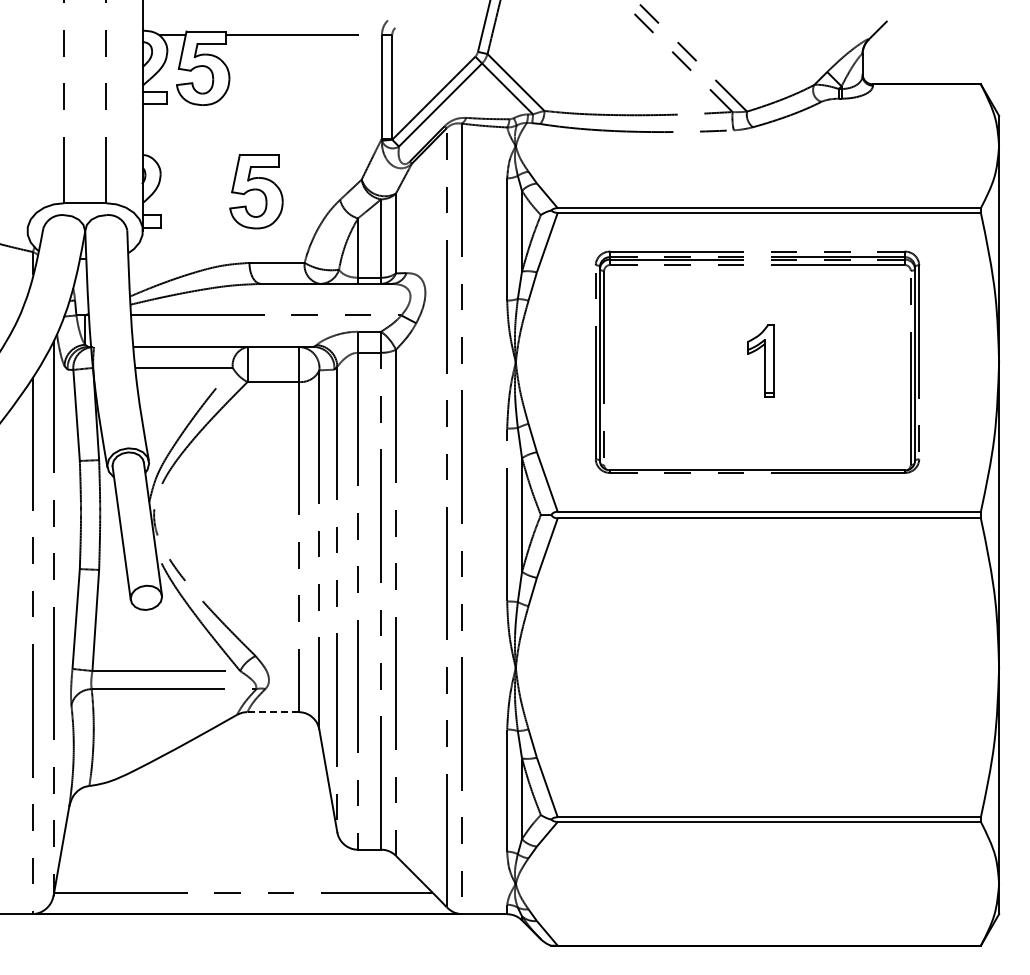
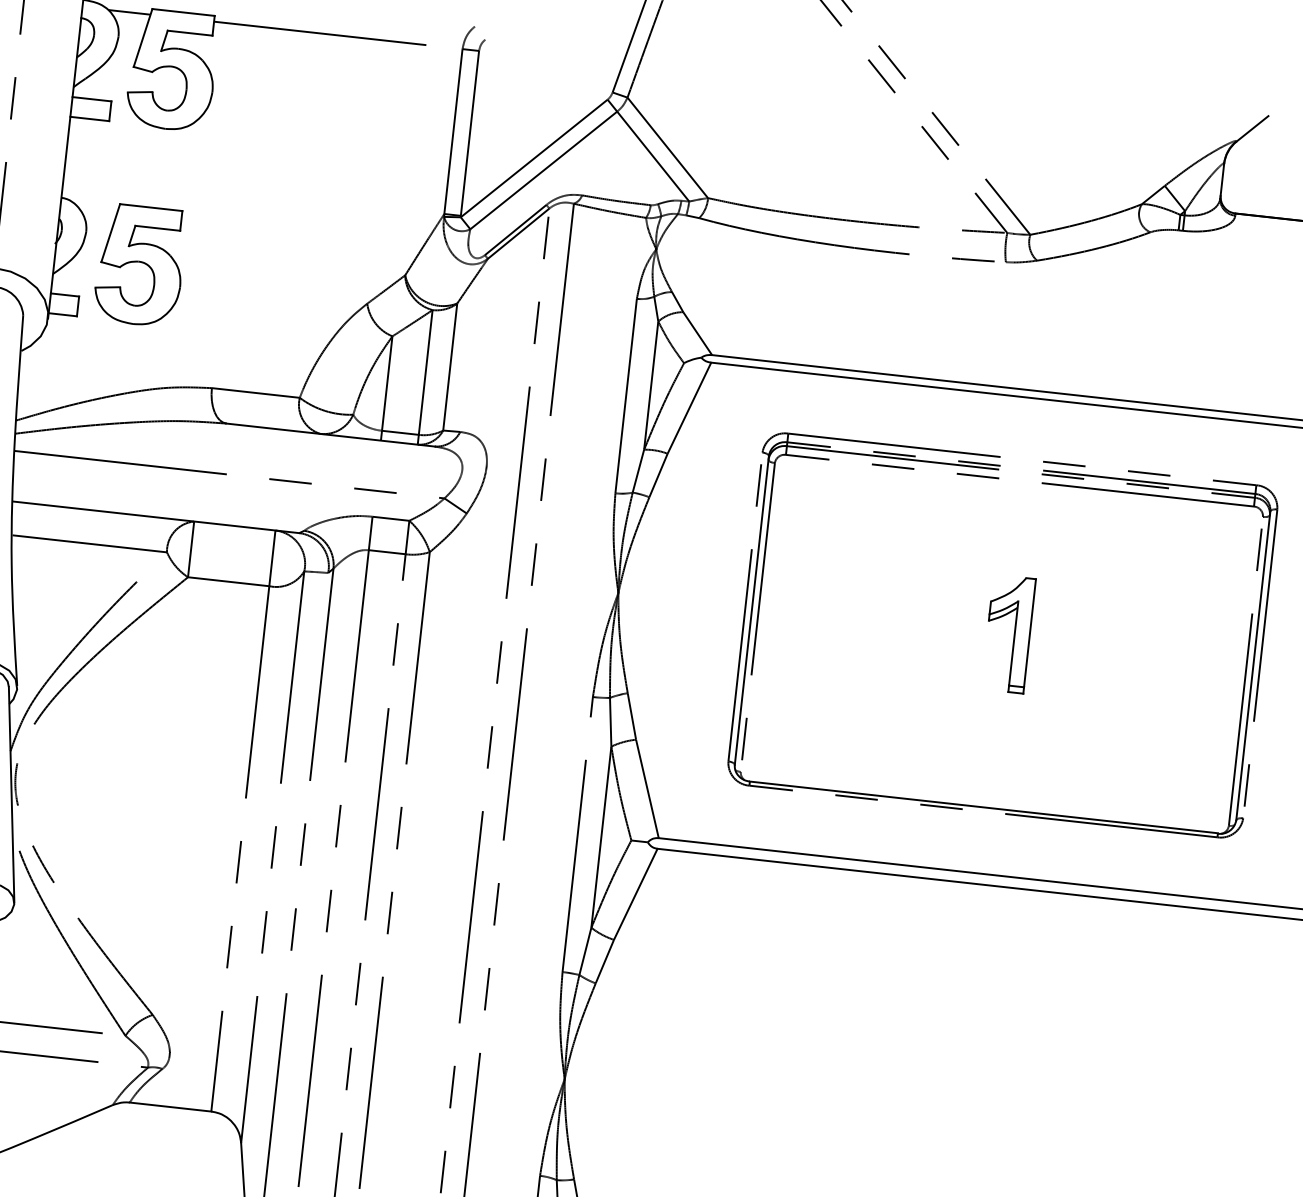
part: (256, 191) -> (140, 265), moved
line: (273, 712) -> (171, 1107), dashed -> solid

